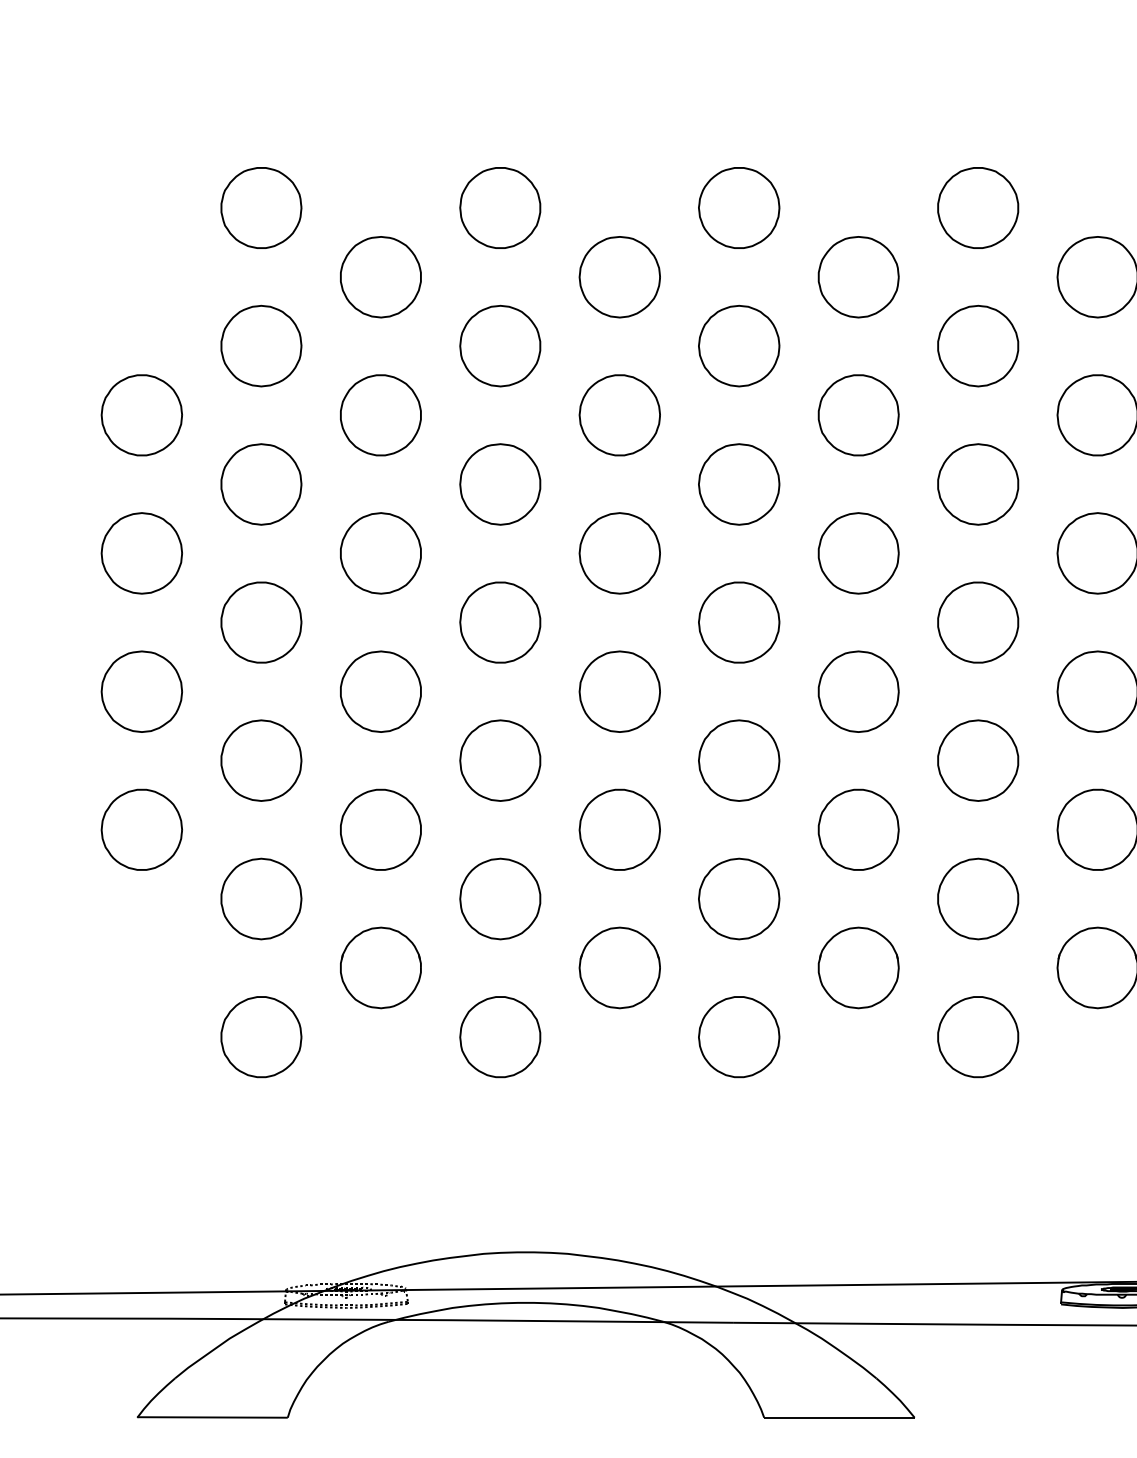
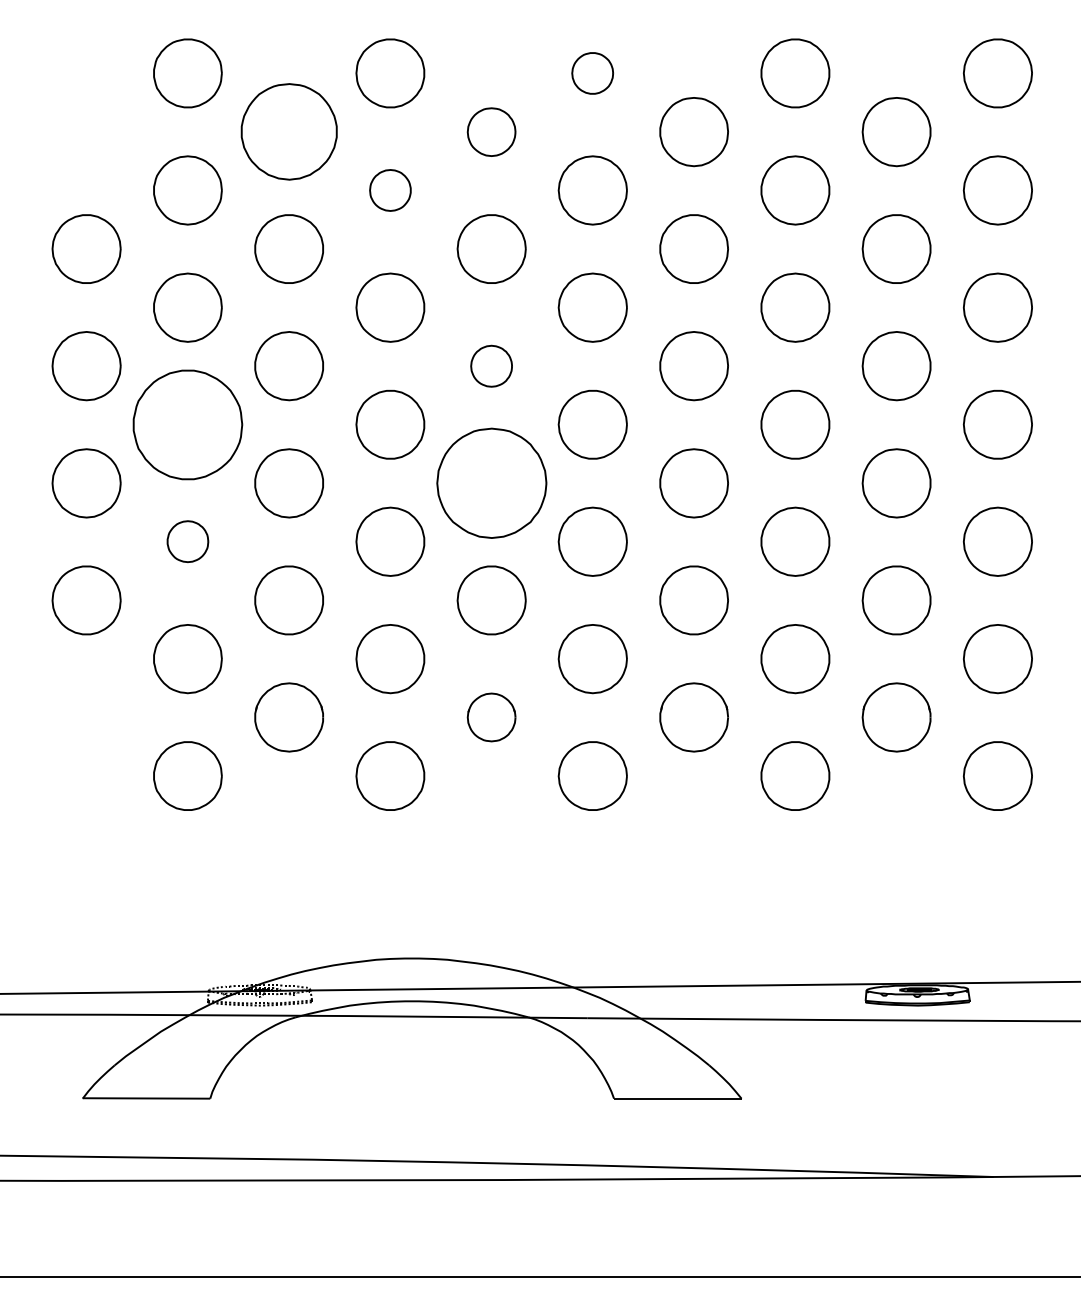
part: (738, 208) -> (592, 73), size x0.6
part: (380, 277) -> (288, 132), size x1.4
part: (619, 277) -> (491, 132), size x0.7
part: (500, 346) -> (390, 190), size x0.6
part: (619, 553) -> (491, 366), size x0.6
part: (260, 622) -> (187, 424), size x1.6
part: (619, 691) -> (491, 483), size x1.6
part: (260, 760) -> (187, 541), size x0.6
part: (619, 967) -> (491, 717), size x0.7

